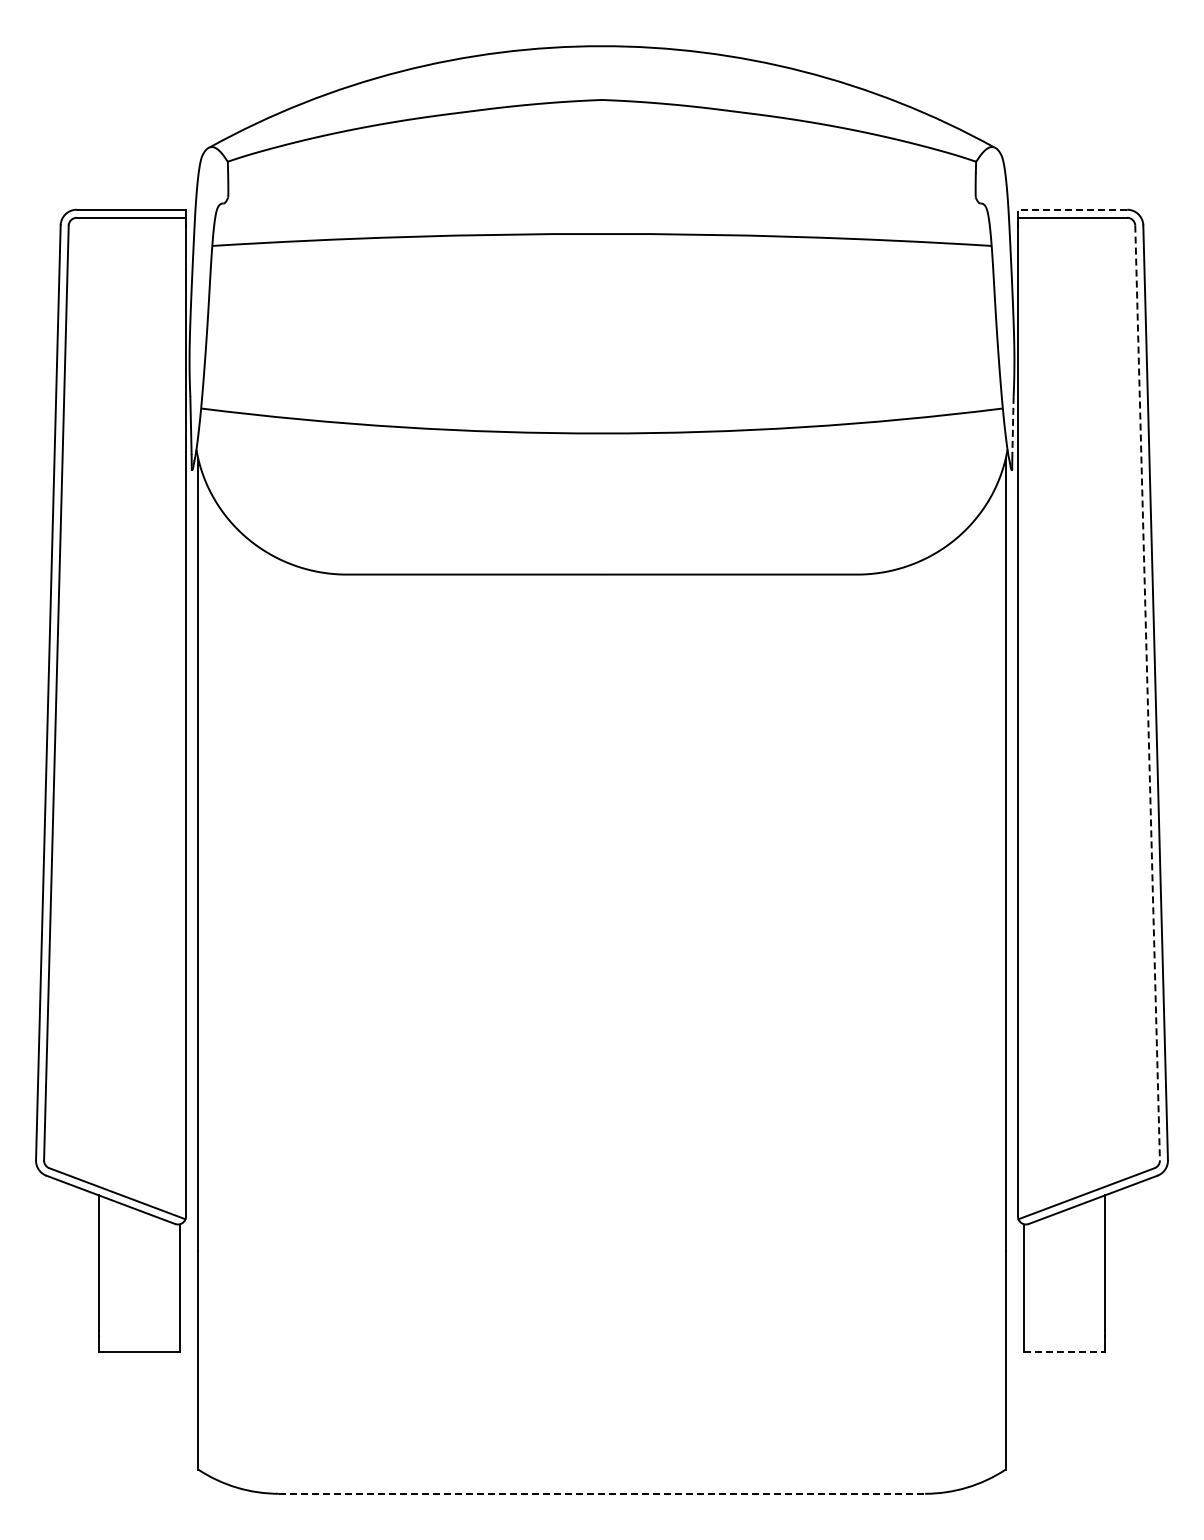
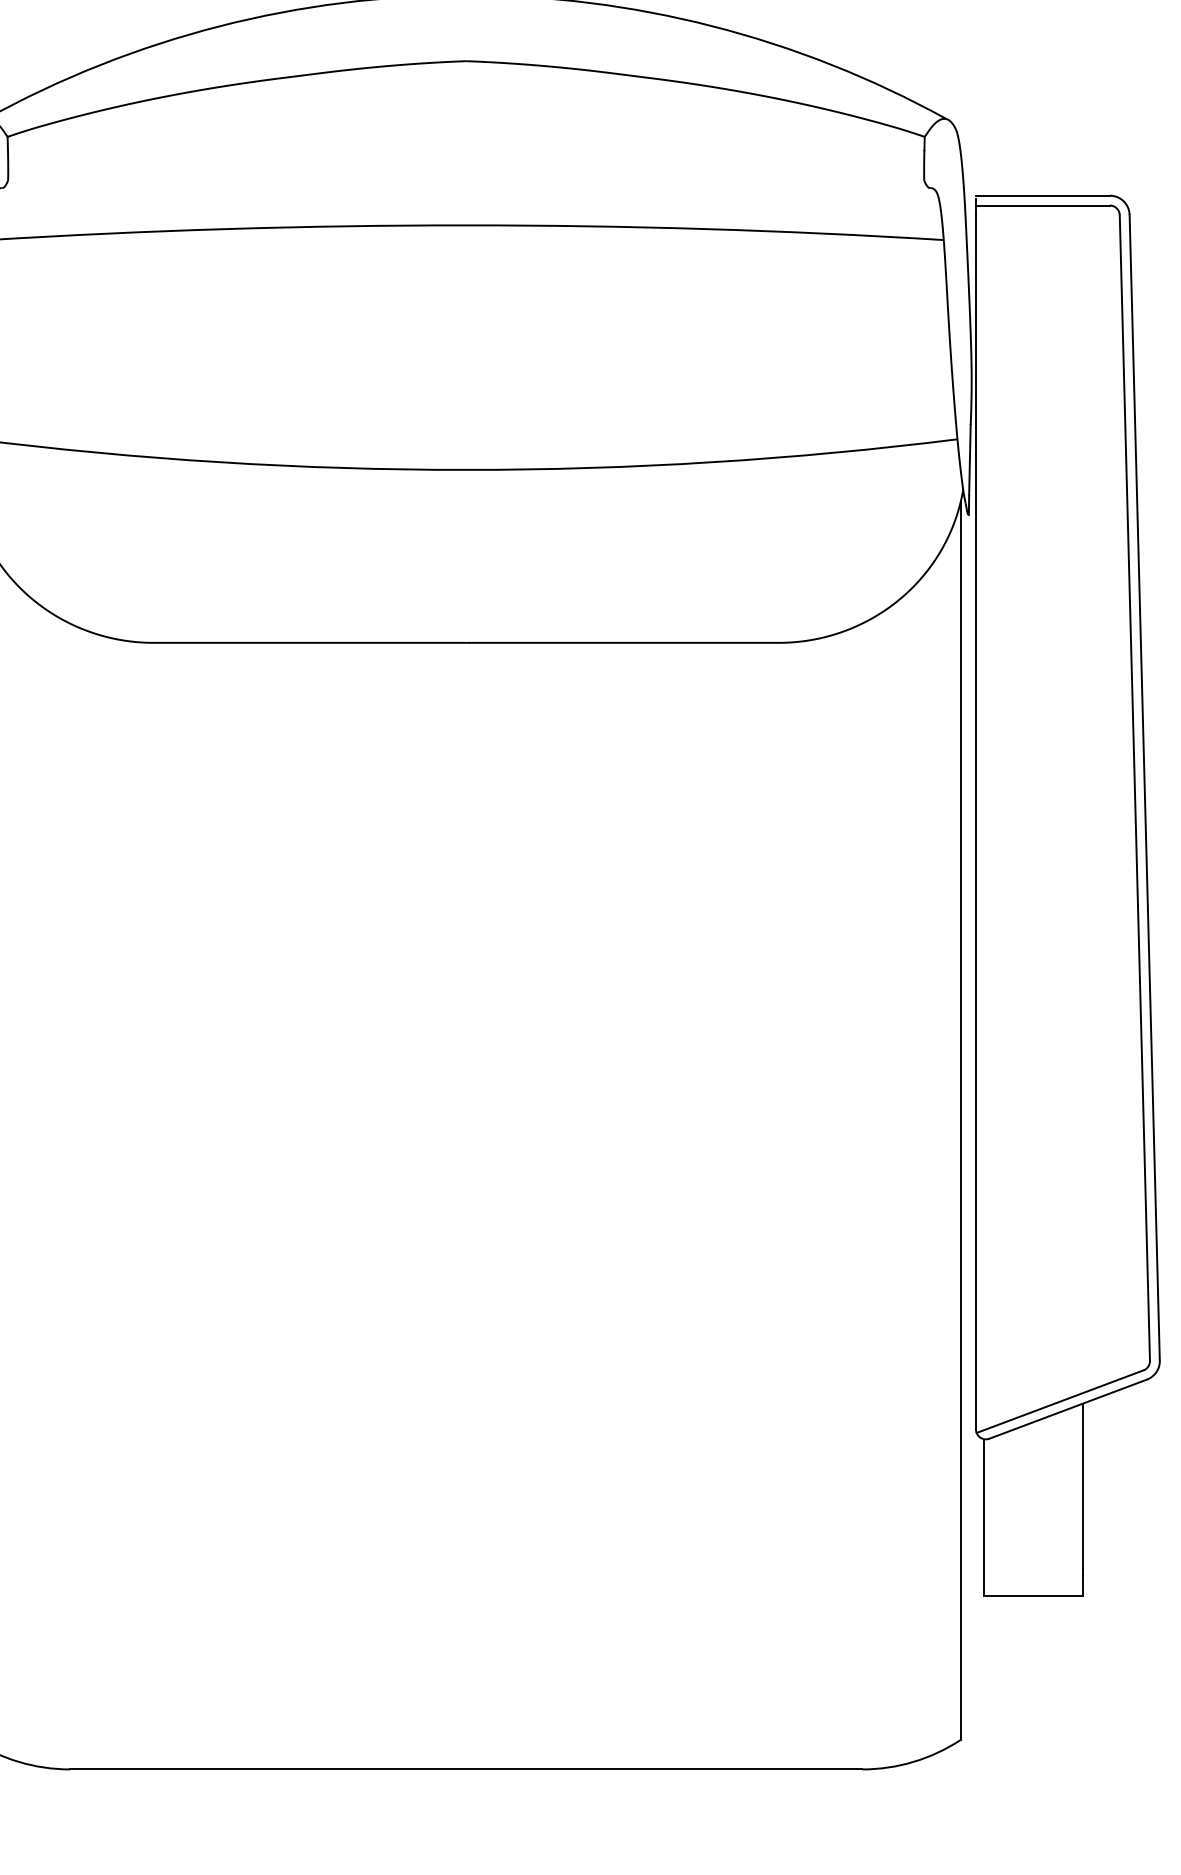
line: (1072, 209) -> (1042, 195), dashed -> solid
line: (1013, 425) -> (970, 460), dashed -> solid
line: (1147, 693) -> (1134, 788), dashed -> solid
line: (1065, 1352) -> (1034, 1596), dashed -> solid
line: (602, 1493) -> (466, 1769), dashed -> solid

